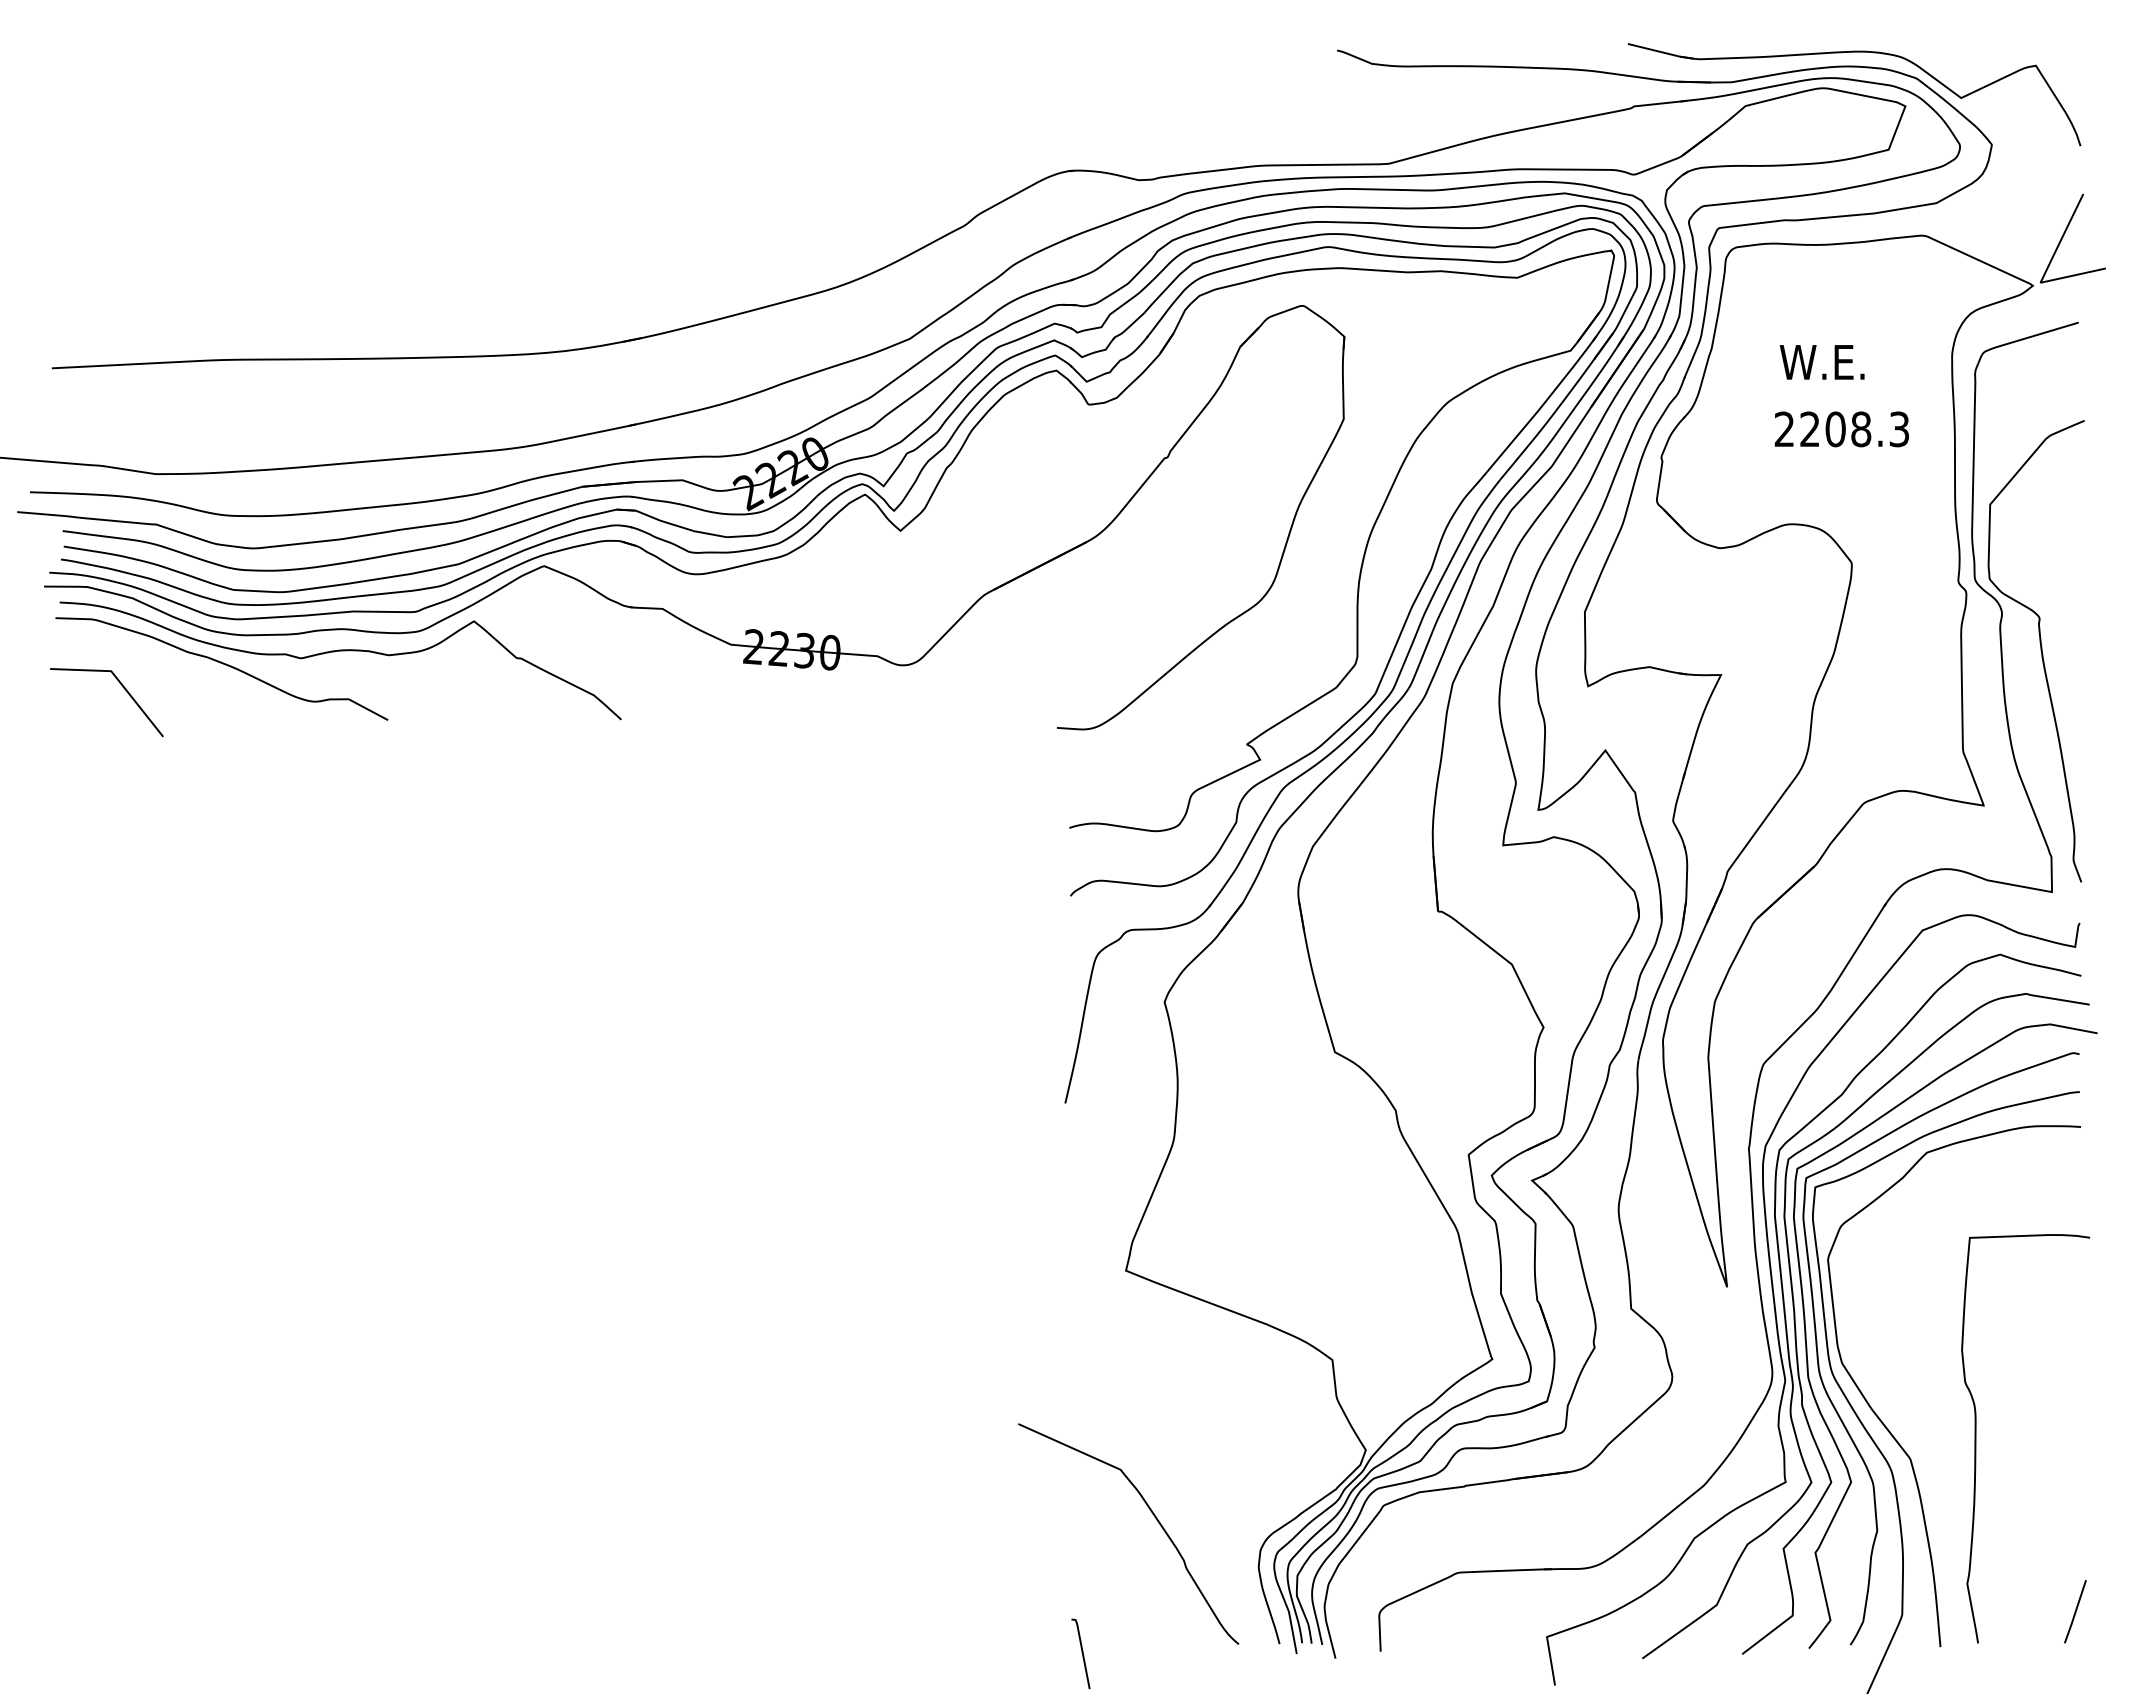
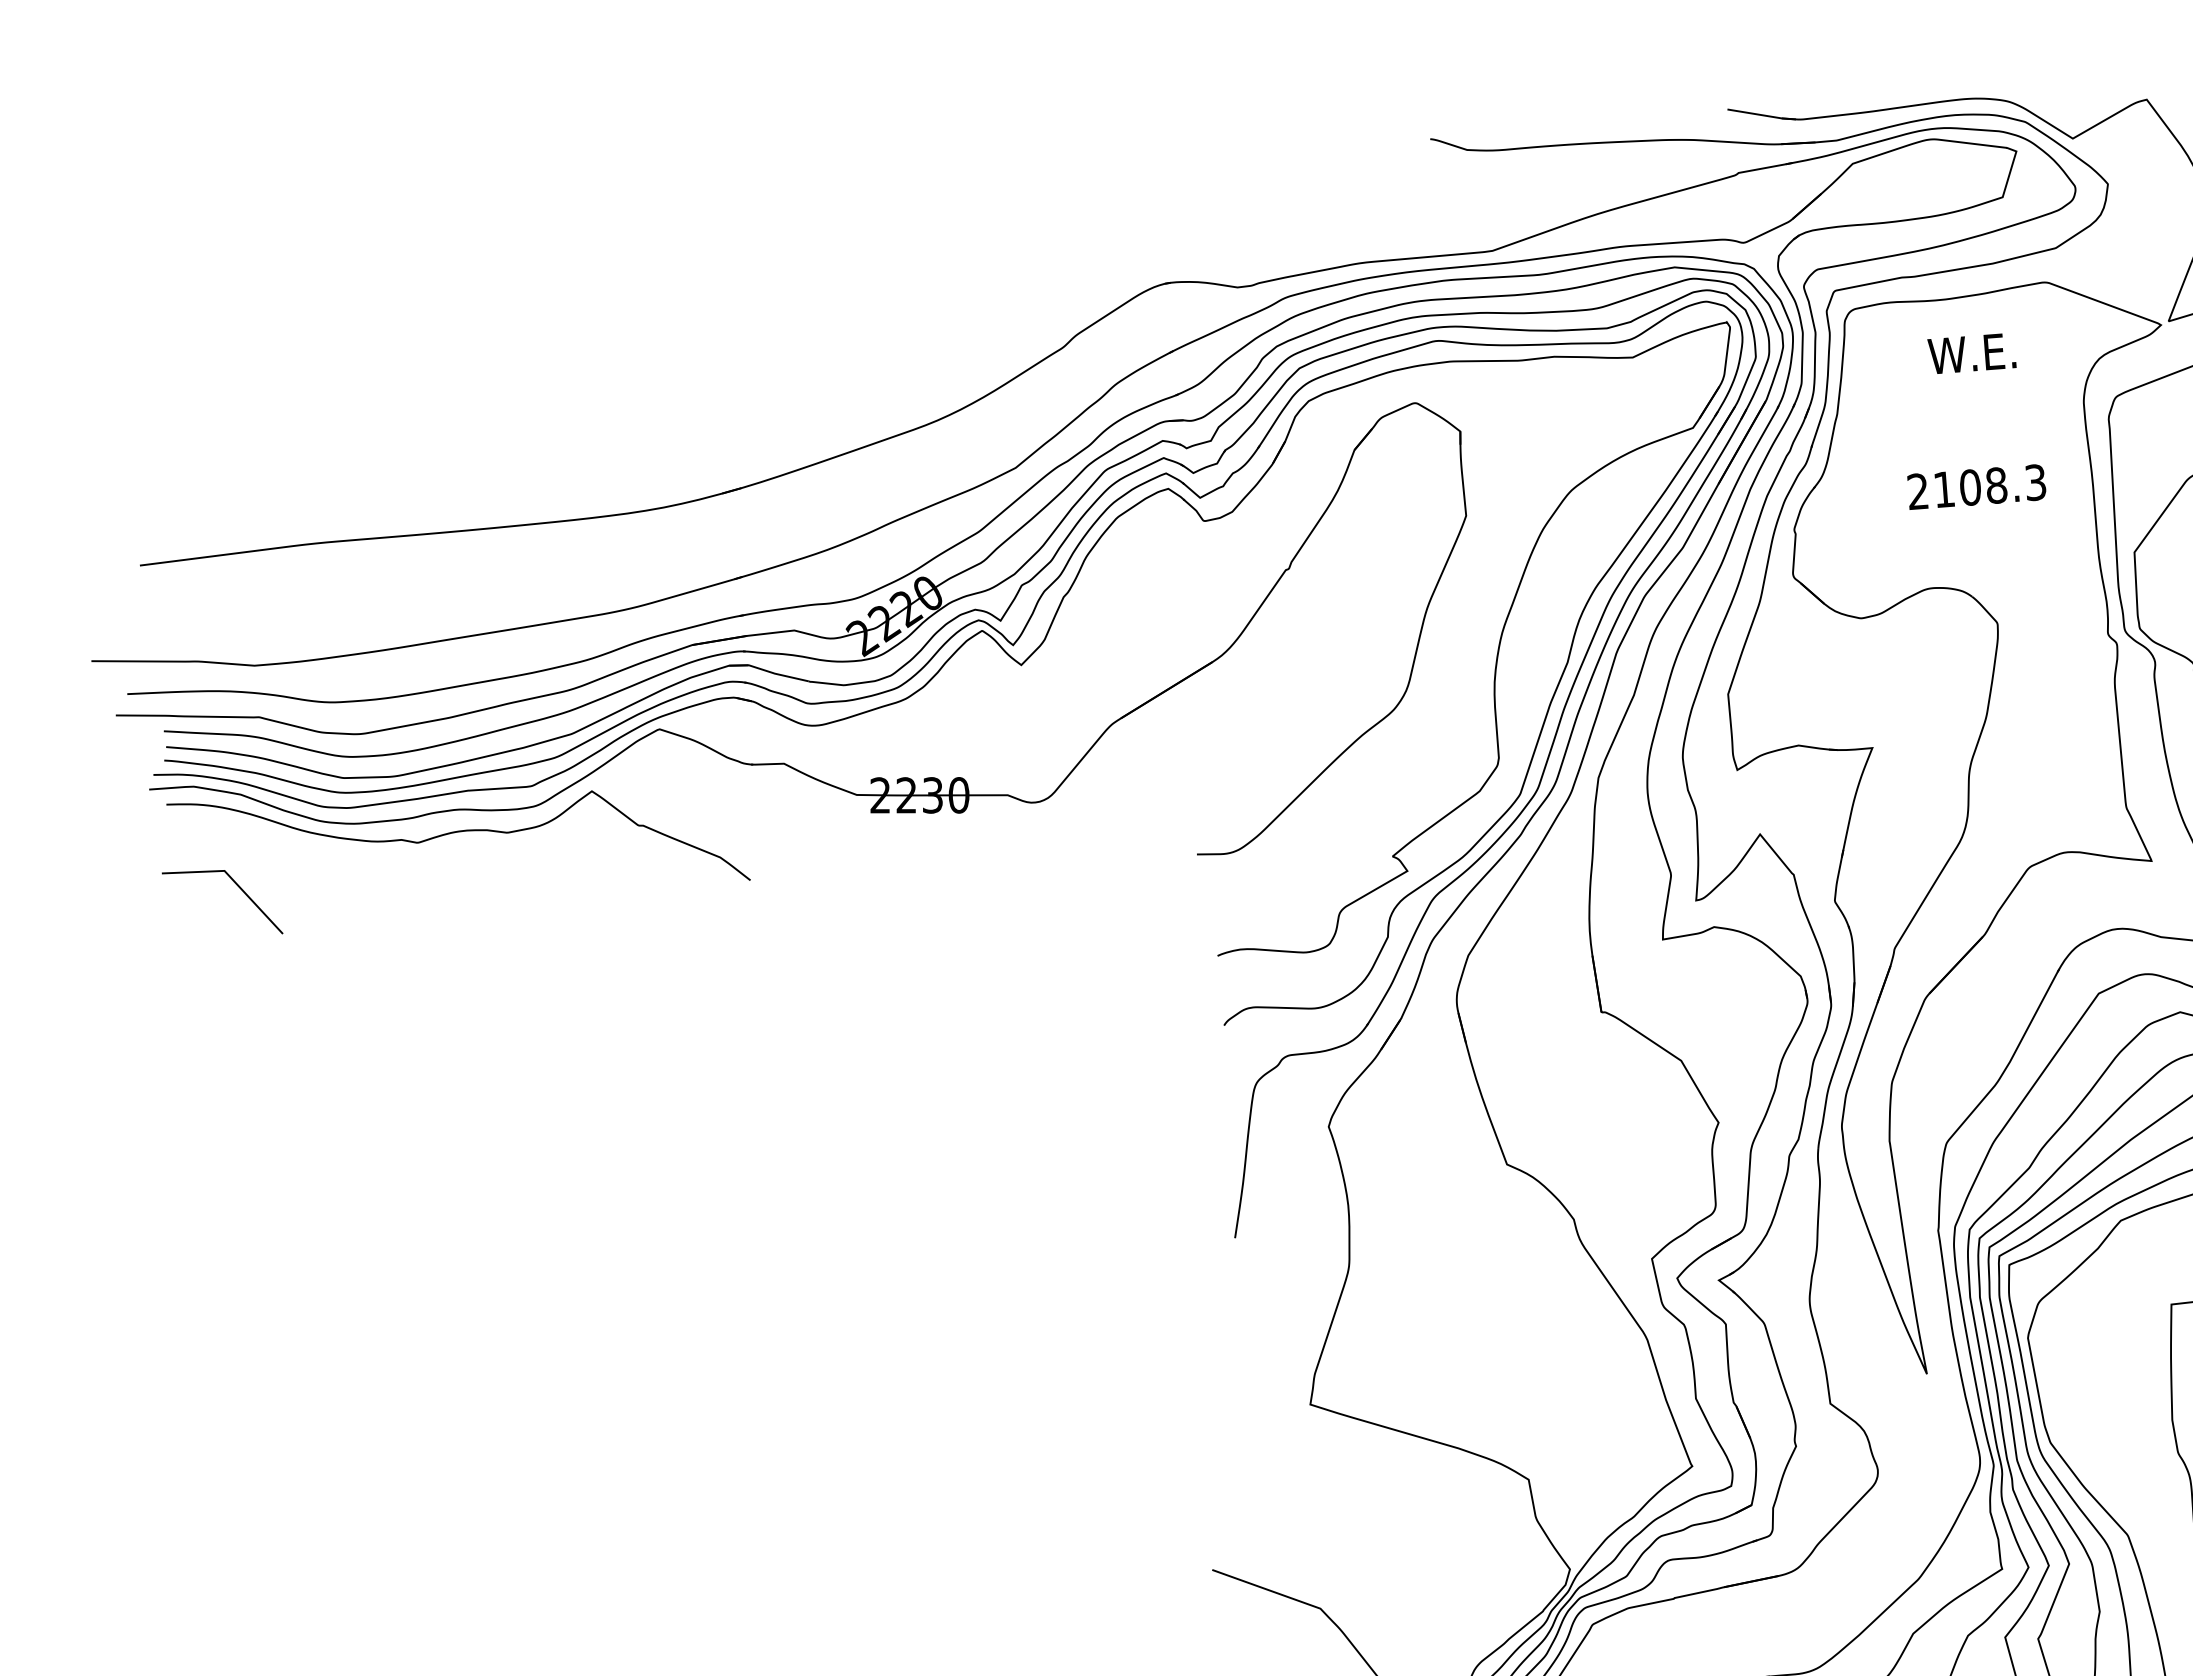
text: (1821, 362) -> (1971, 353), moved
text: (1809, 428) -> (1943, 488), 2208.3 -> 2108.3
curve: (222, 664) -> (337, 855), removed

